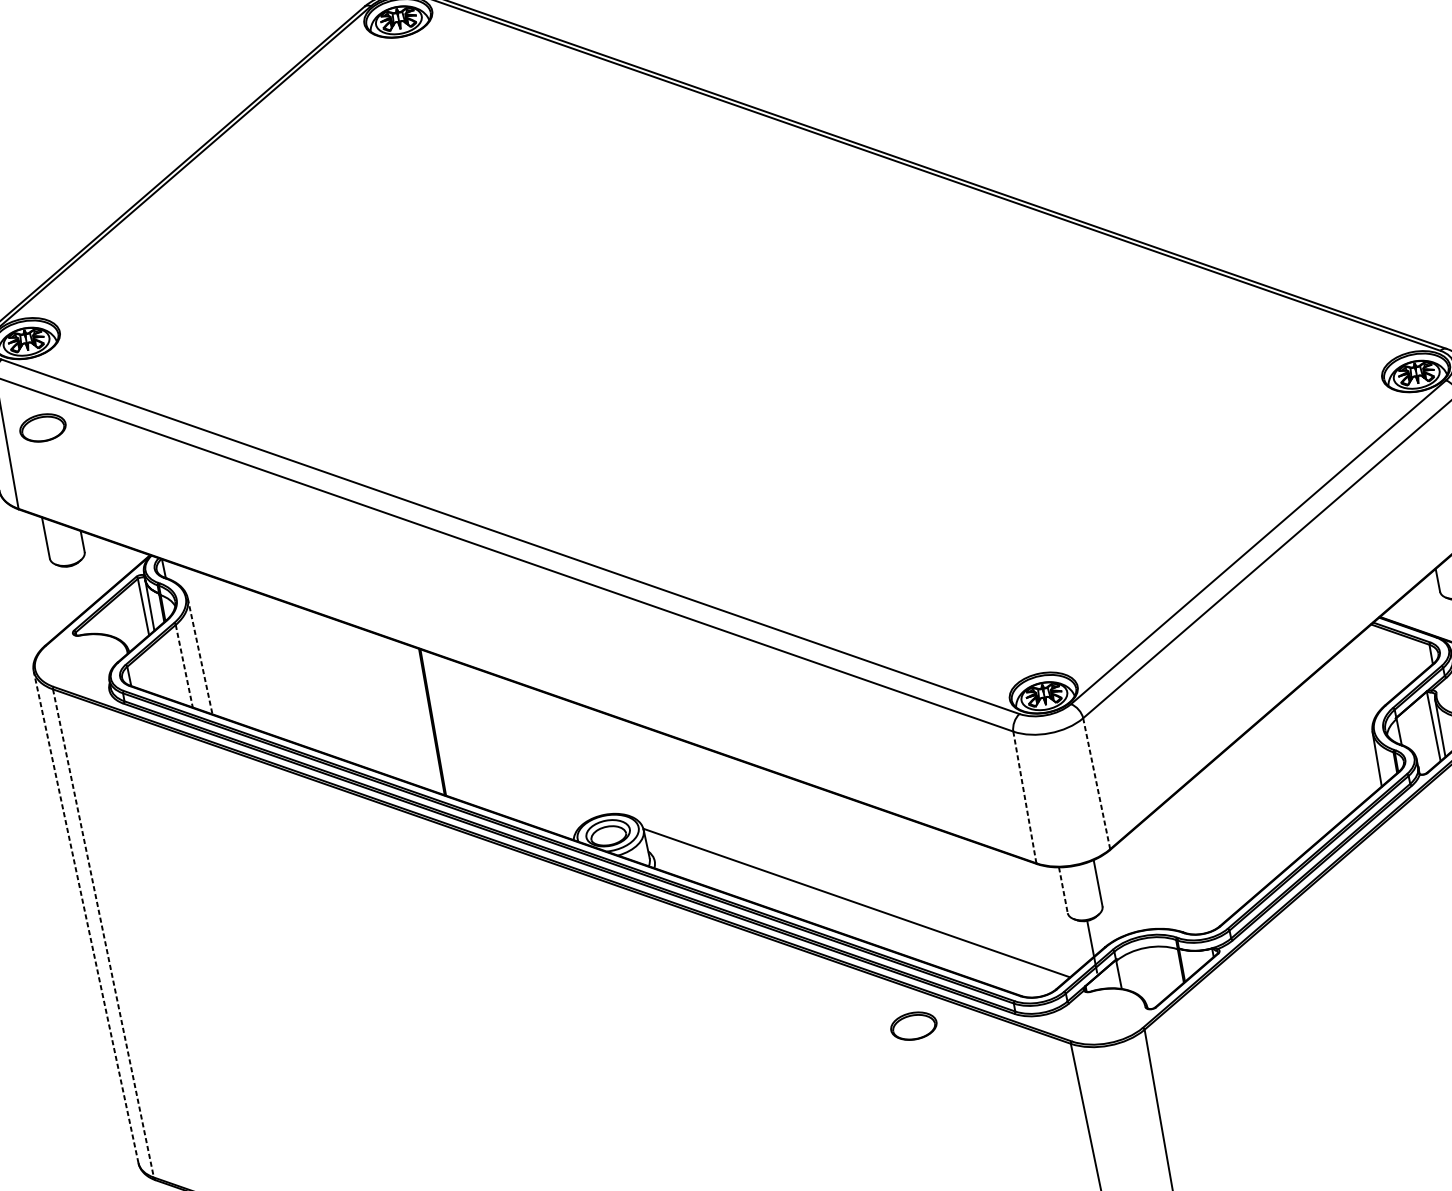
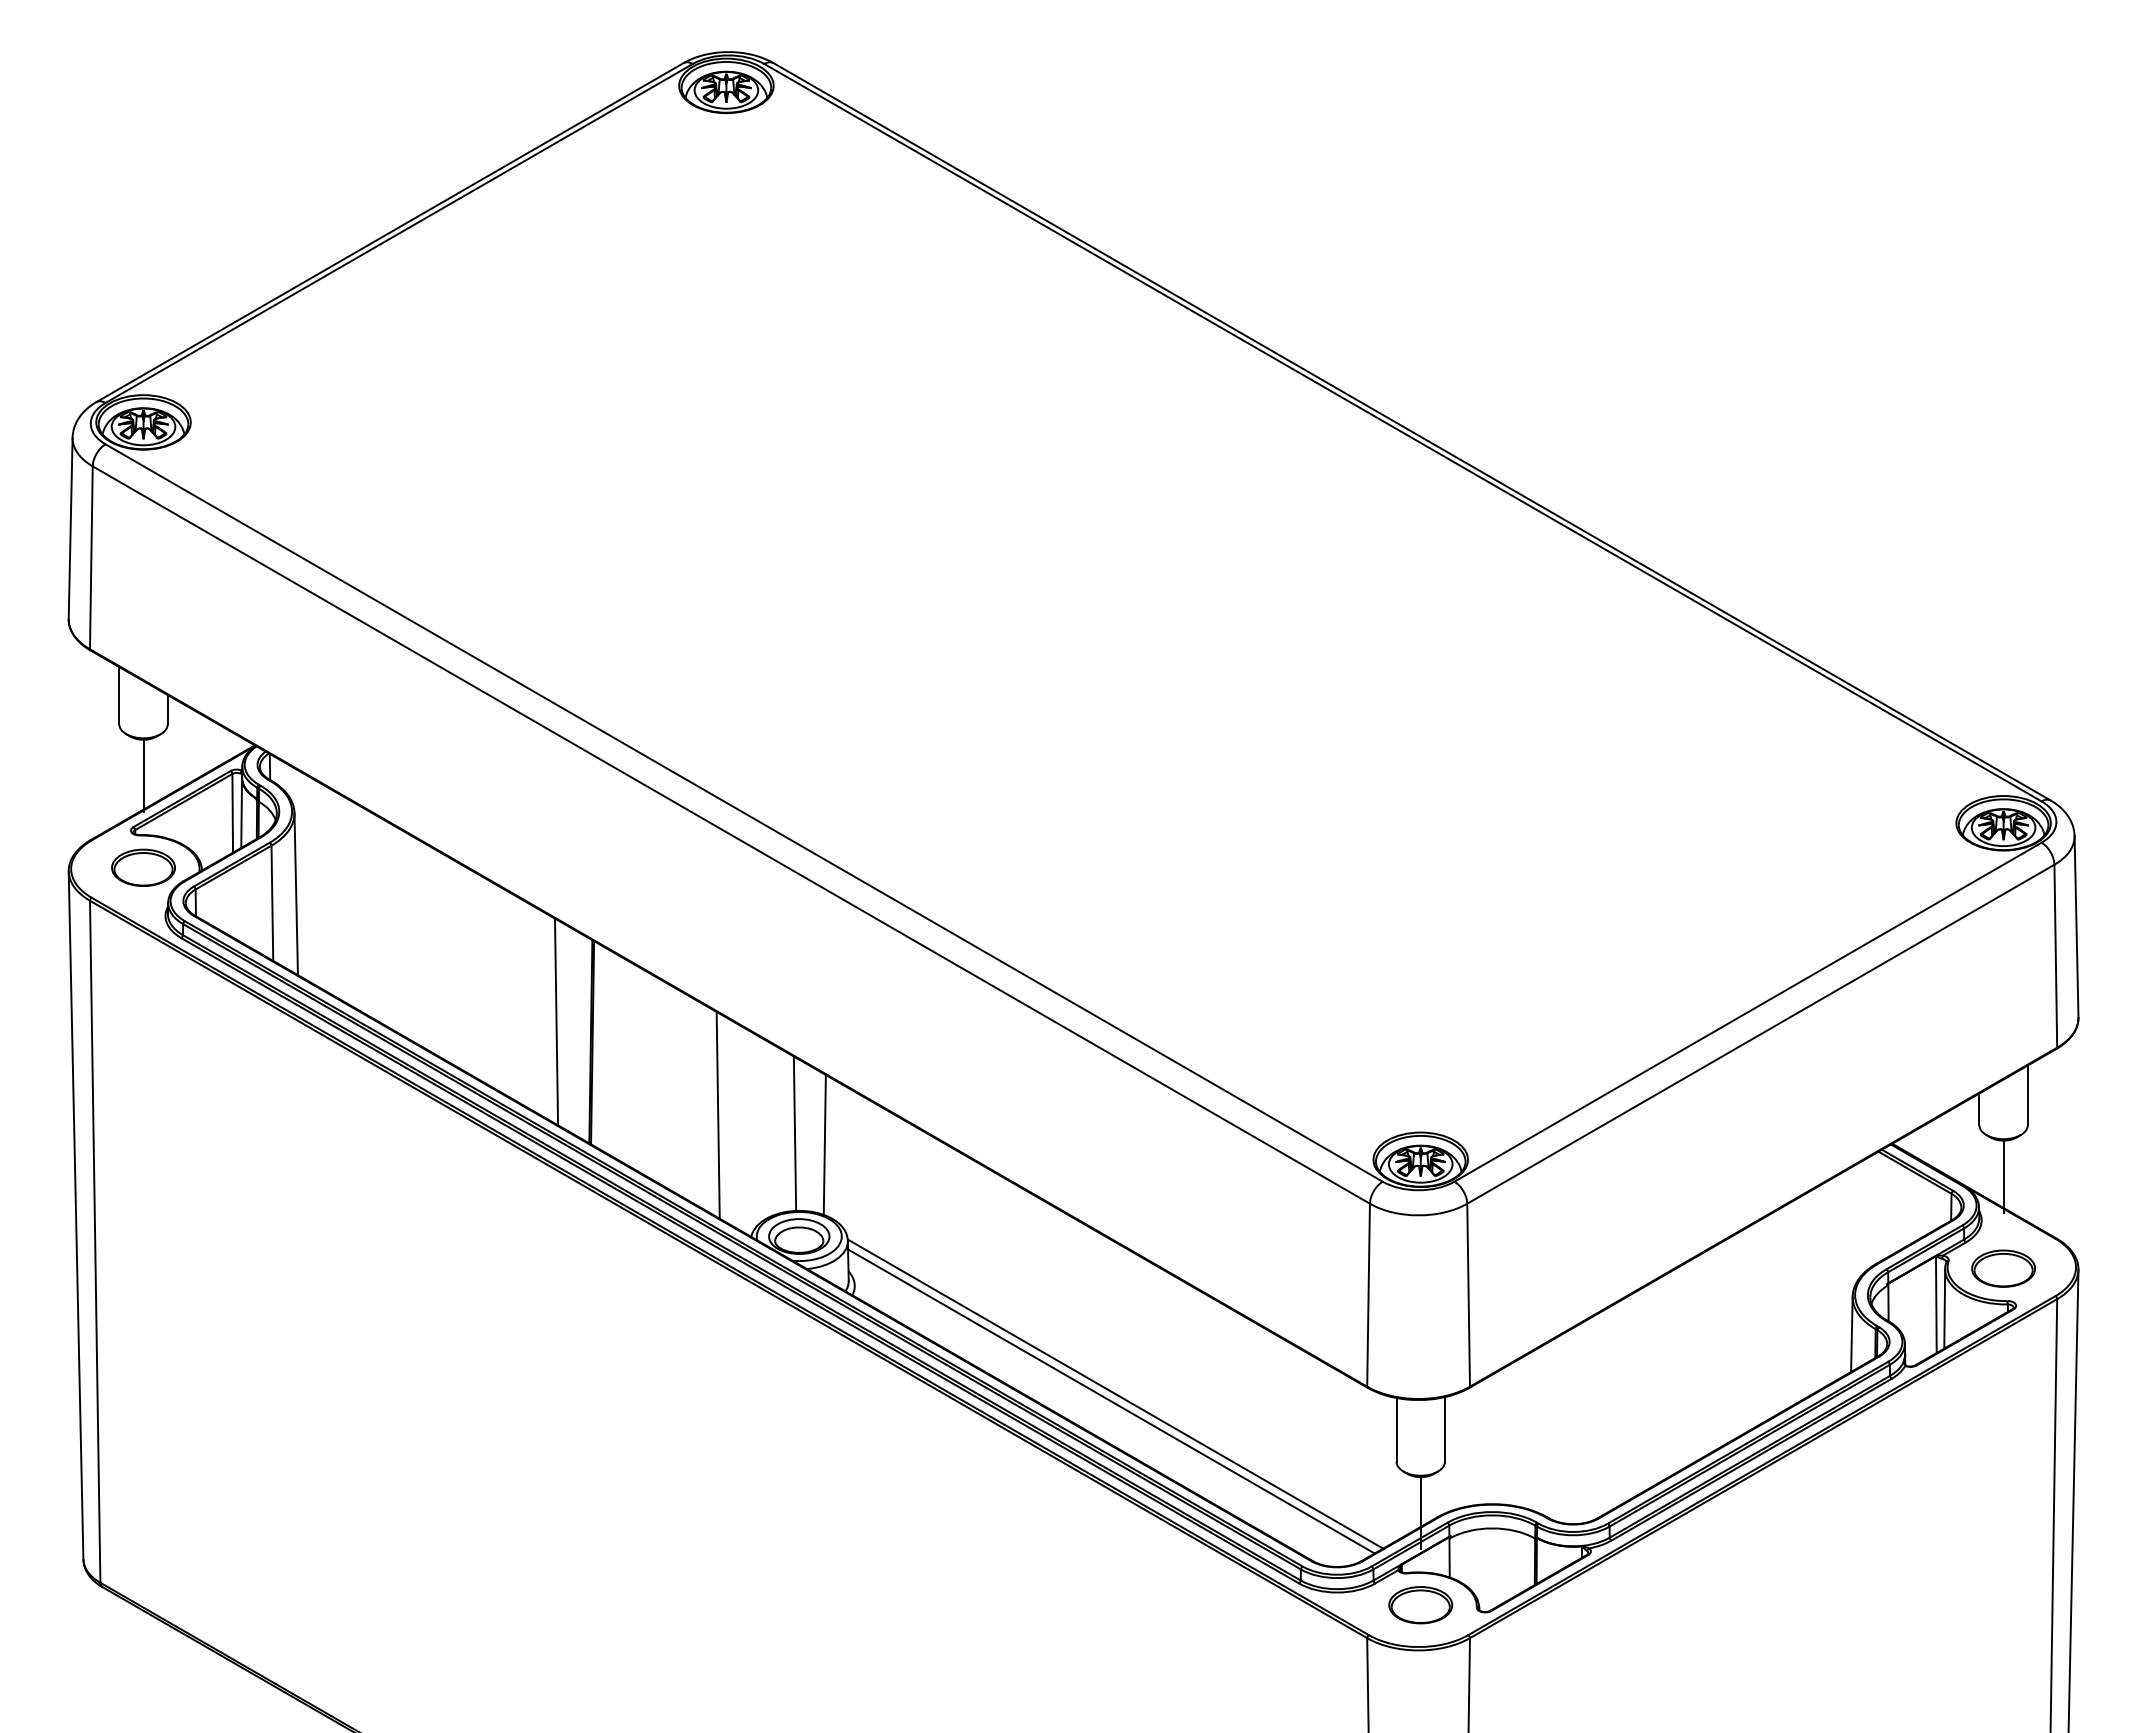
part: (42, 427) -> (143, 867), moved
line: (74, 592) -> (143, 775), added
line: (200, 656) -> (296, 894), dashed -> solid
line: (184, 666) -> (272, 903), dashed -> solid
line: (404, 712) -> (556, 1021), added
line: (532, 756) -> (717, 1114), added
line: (590, 759) -> (794, 1133), added
line: (613, 763) -> (824, 1144), added
line: (1096, 783) -> (1468, 1294), dashed -> solid
line: (1024, 796) -> (1368, 1294), dashed -> solid
line: (1063, 890) -> (1396, 1429), dashed -> solid
line: (854, 908) -> (1111, 1401), added
line: (86, 917) -> (76, 1215), dashed -> solid
line: (103, 933) -> (95, 1242), dashed -> solid
part: (913, 1026) -> (1420, 1605), moved

